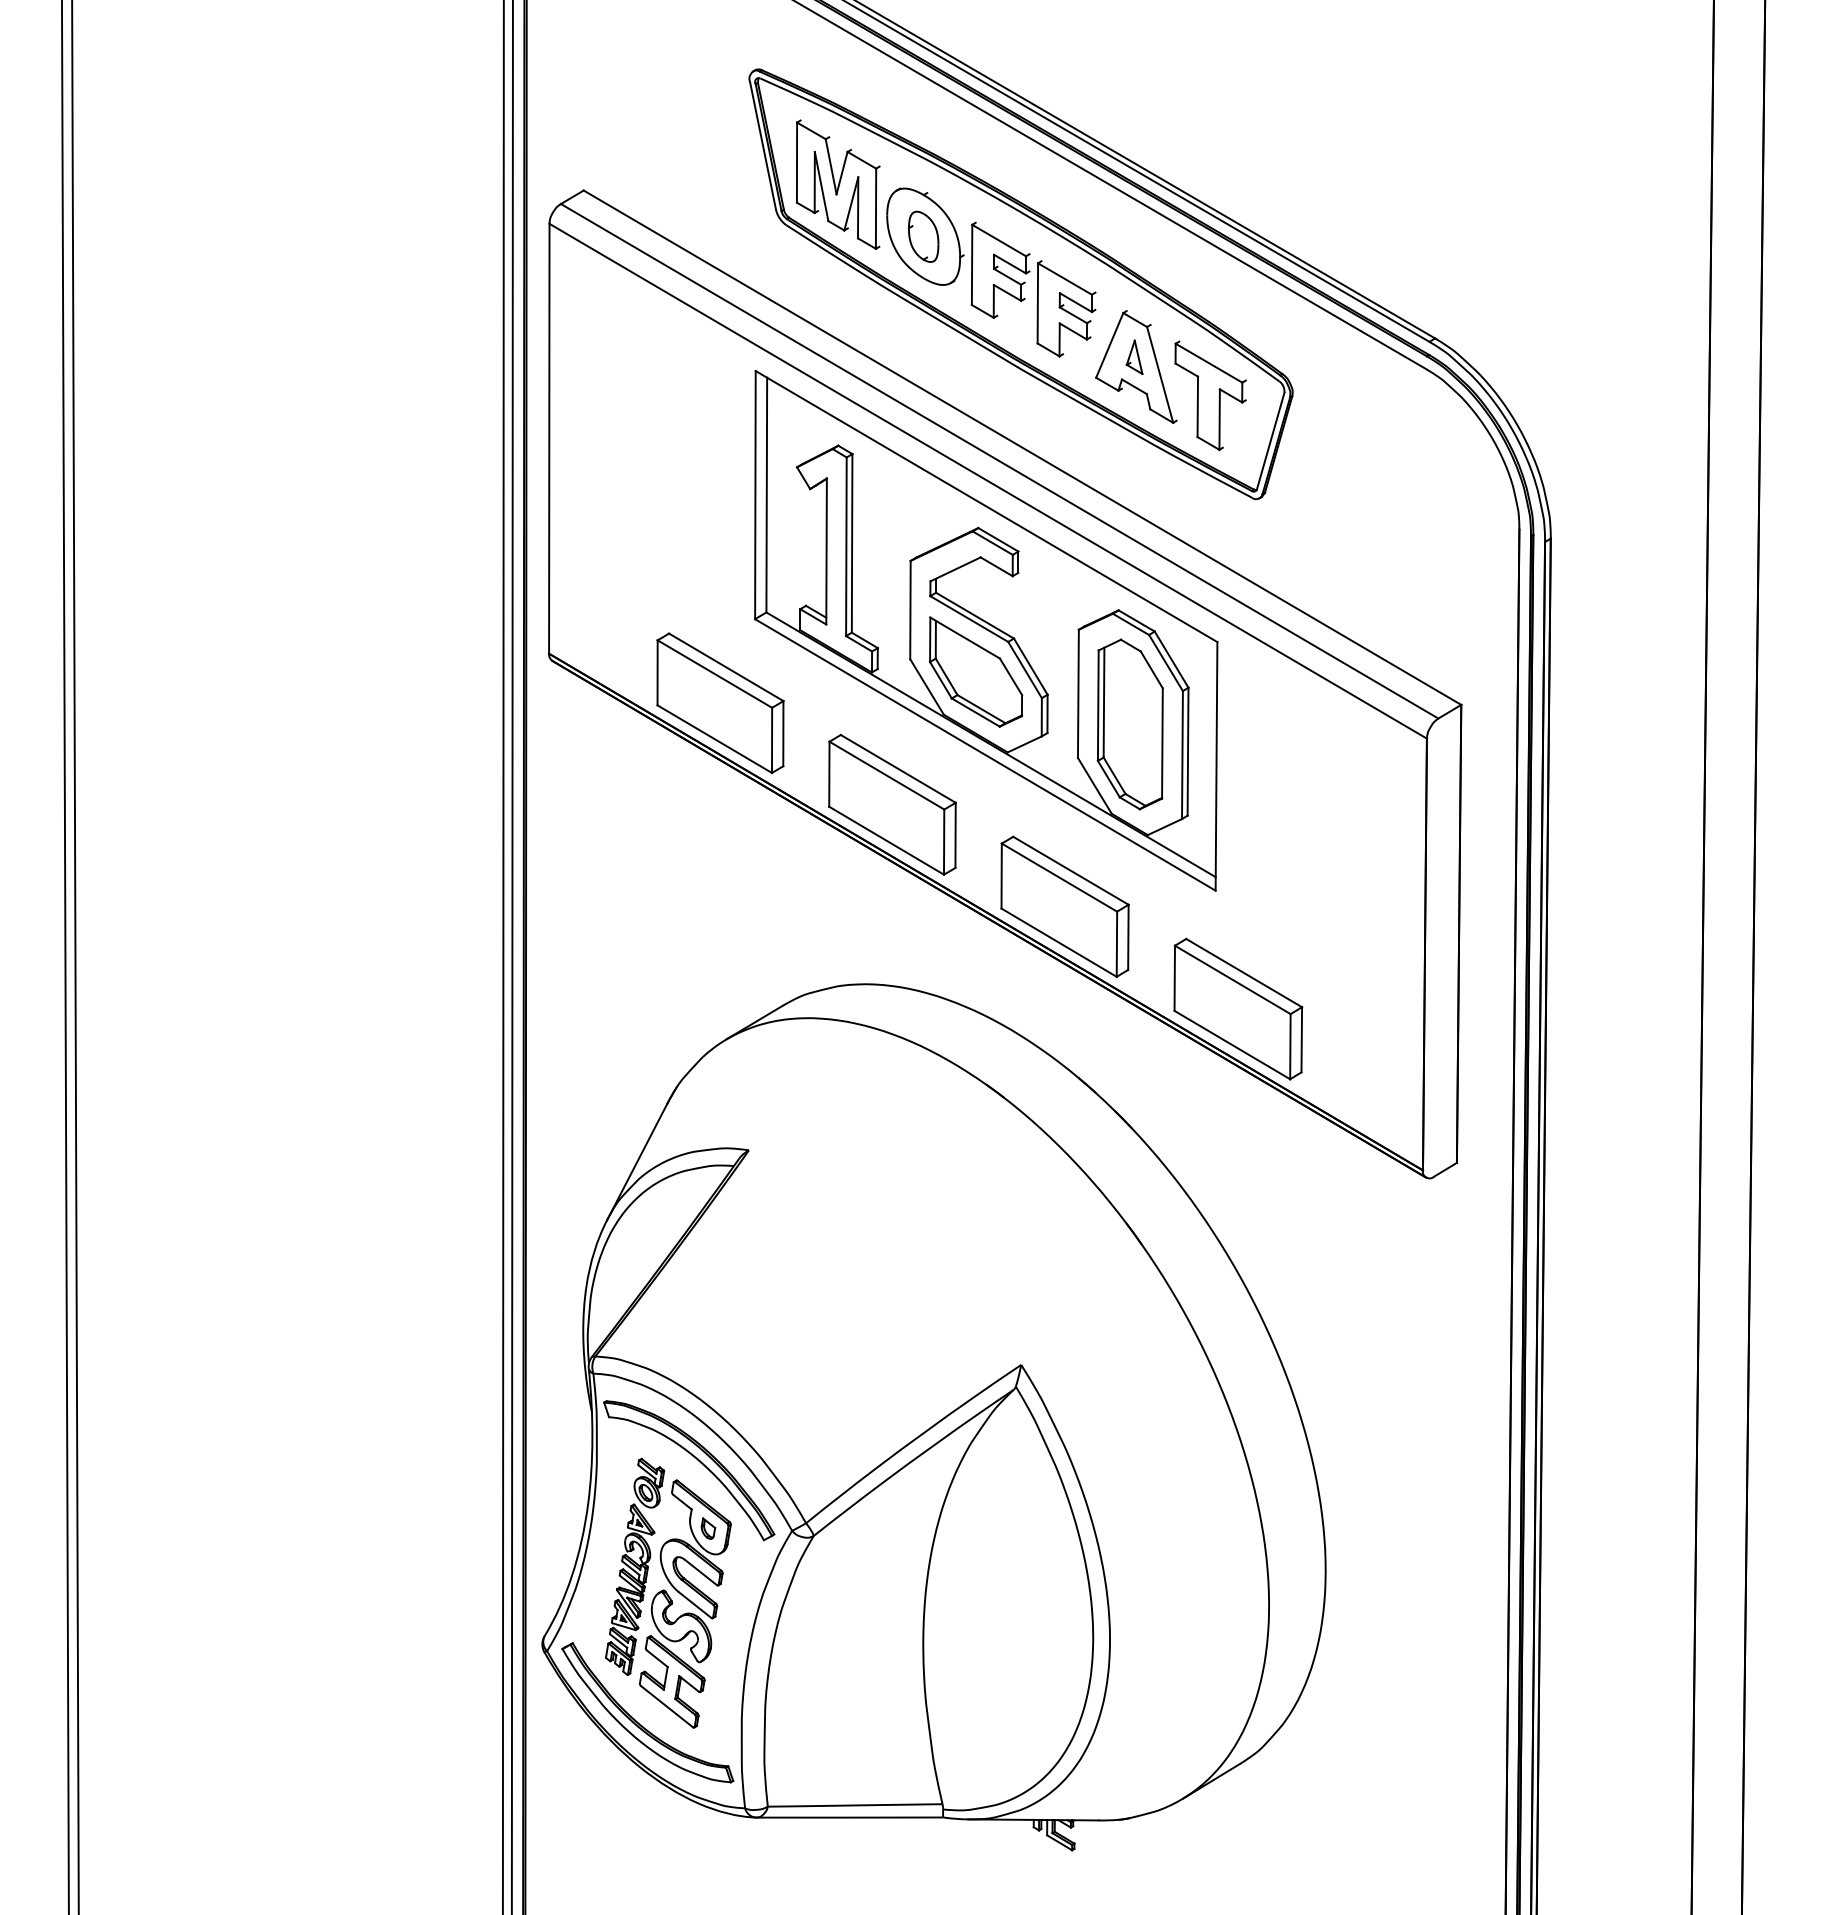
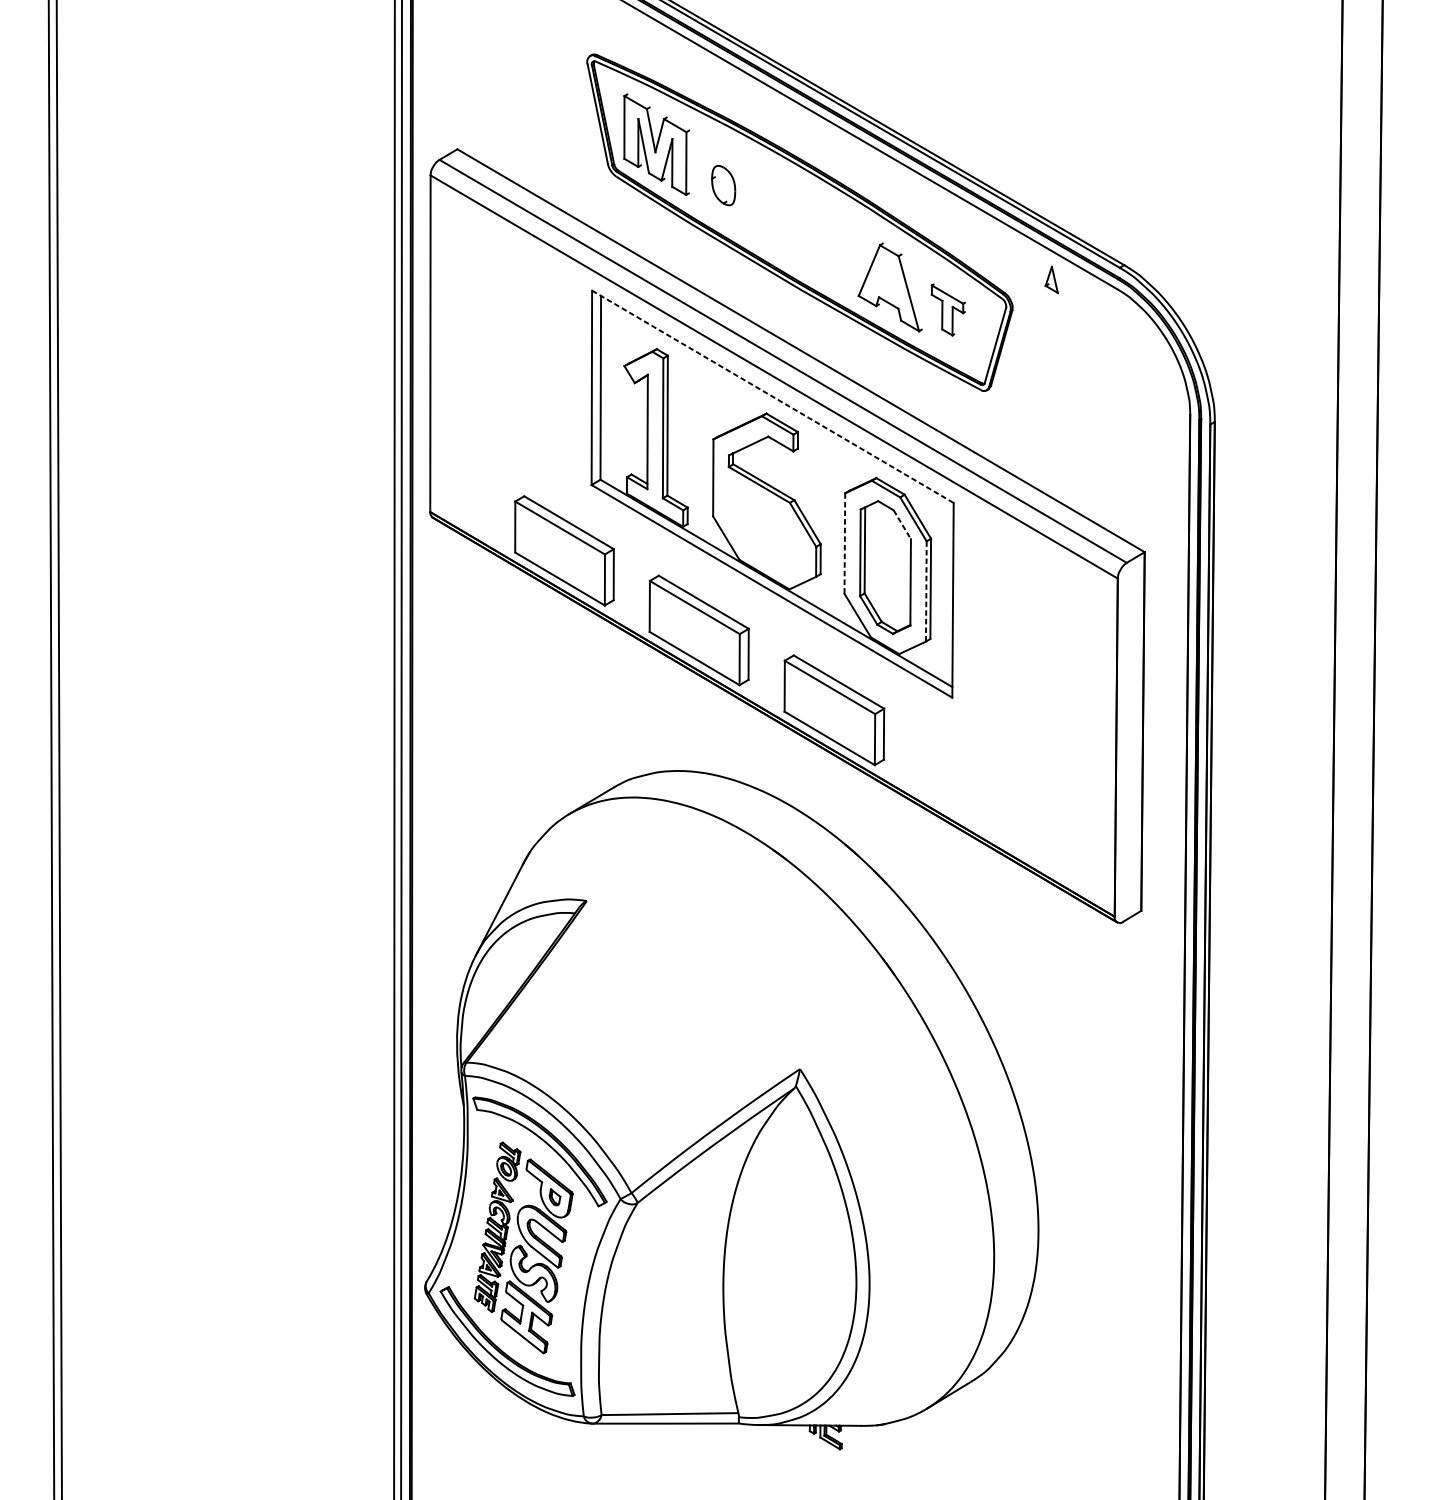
part: (991, 272) -> (776, 213), removed
part: (1134, 356) -> (1051, 279), moved
part: (1210, 395) -> (948, 309), size x0.6
line: (986, 506) -> (772, 396), solid -> dashed
line: (1152, 670) -> (902, 525), solid -> dashed
part: (975, 671) -> (764, 526), removed
line: (1078, 694) -> (844, 544), solid -> dashed
line: (1182, 755) -> (926, 591), solid -> dashed
part: (1238, 1008) -> (970, 789), removed

